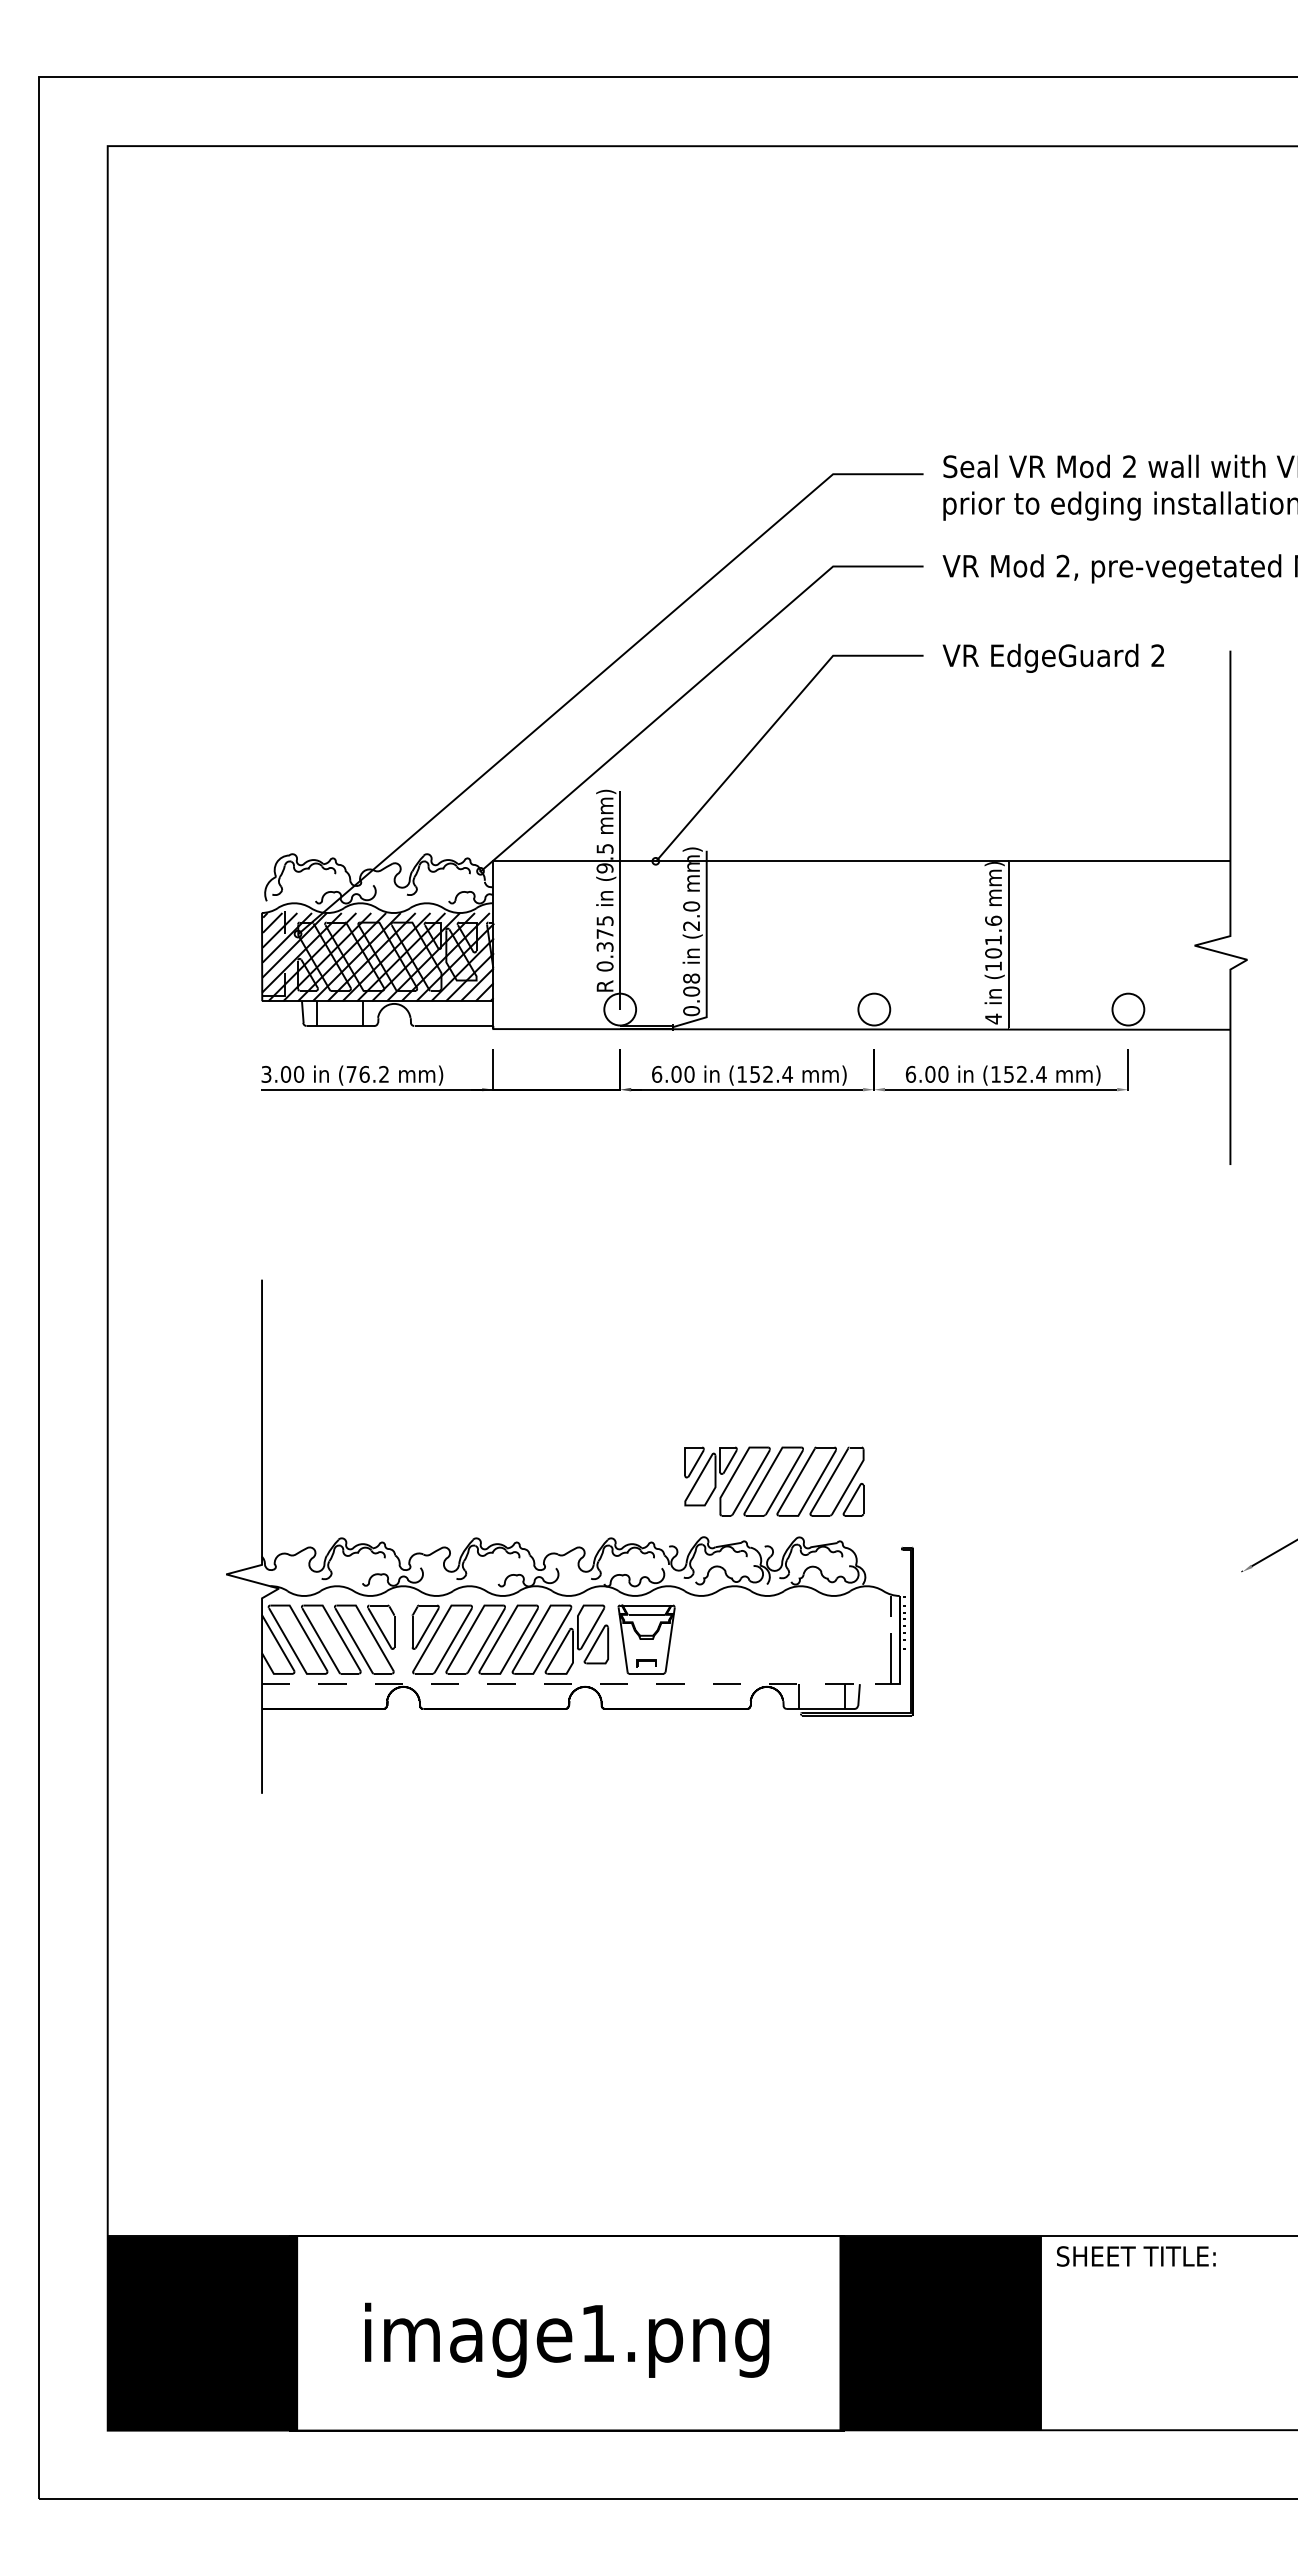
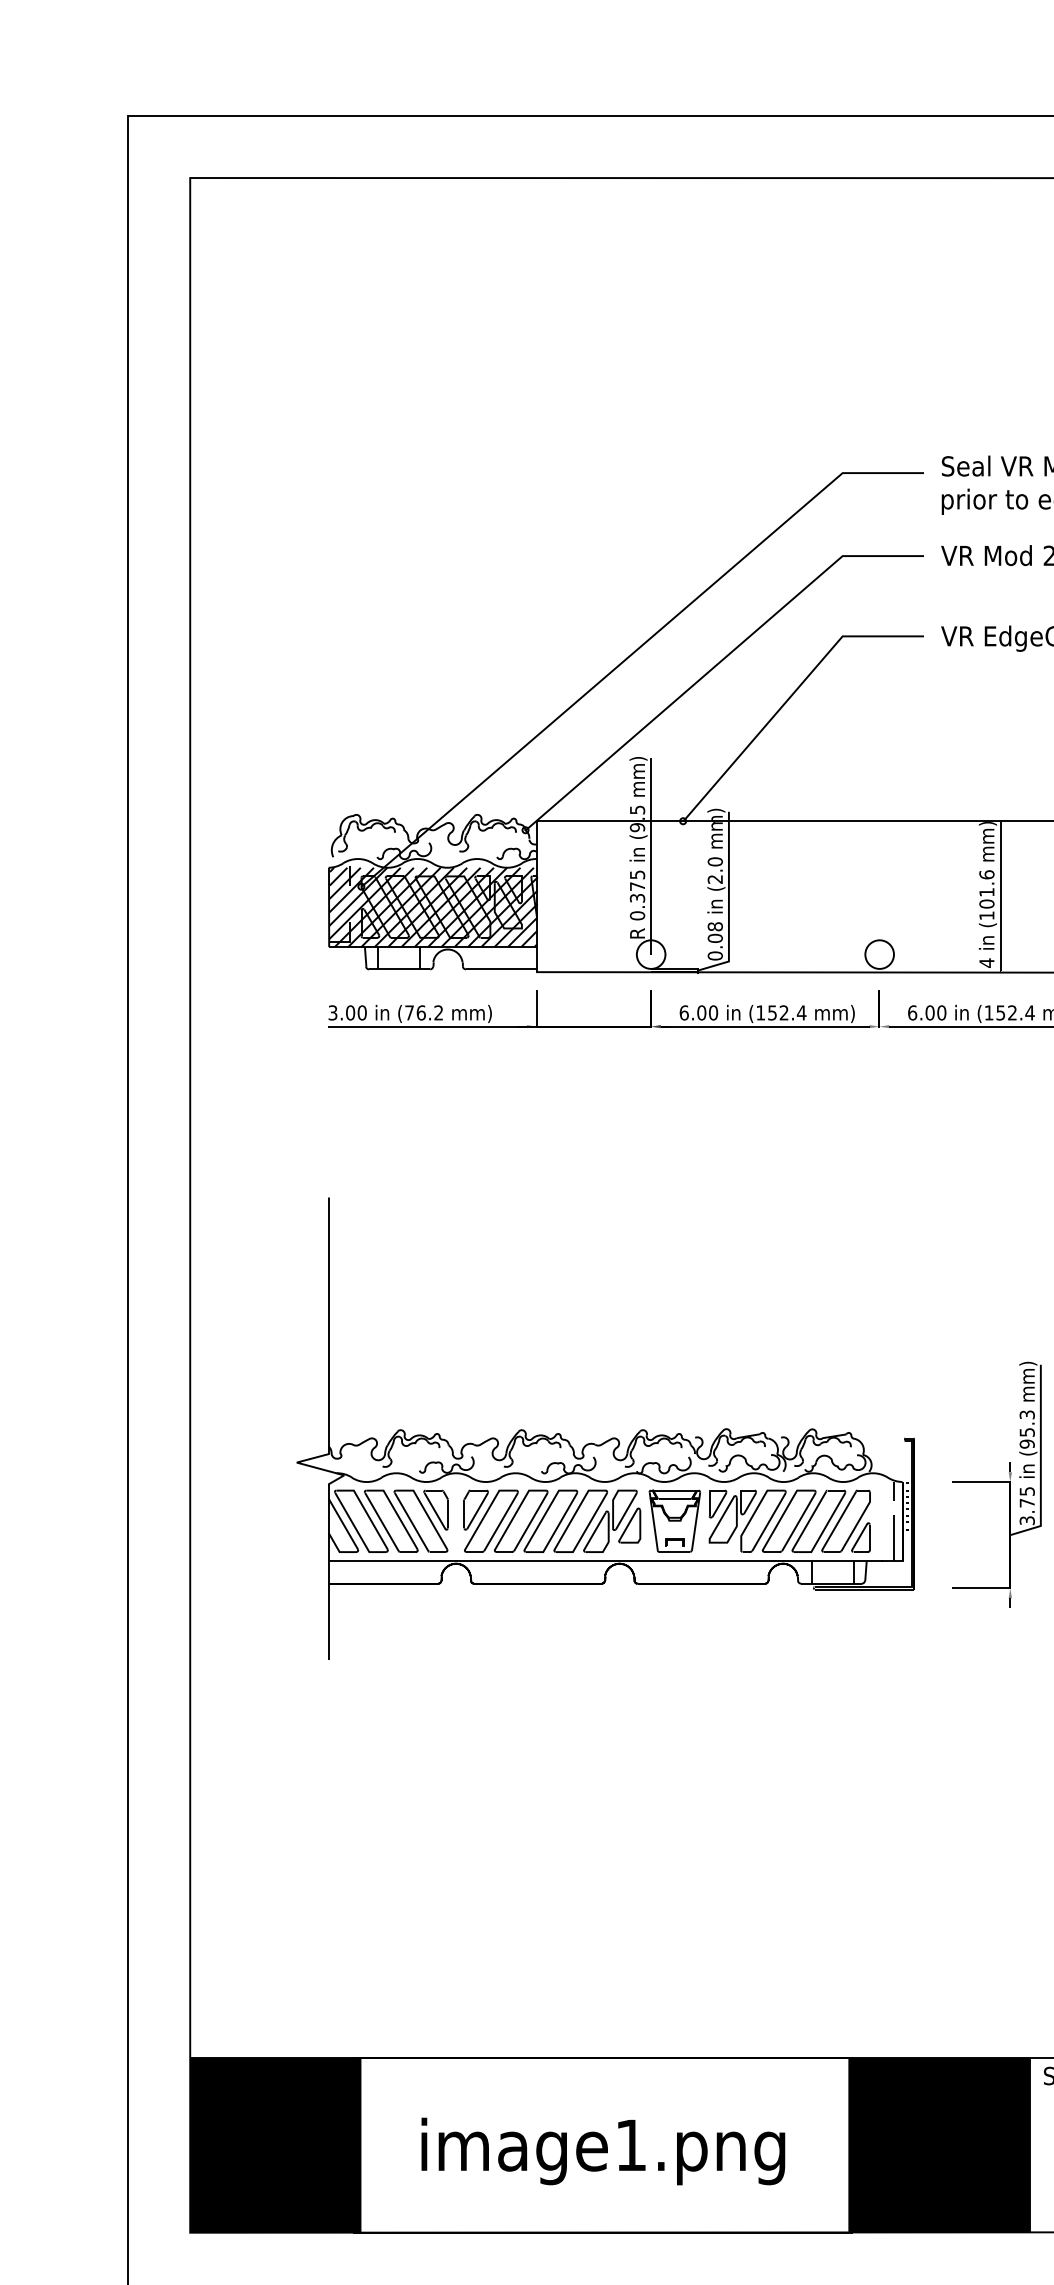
part: (774, 1481) -> (789, 1521), moved
part: (1004, 1598) -> (996, 1484), added
line: (569, 1684) -> (605, 1561), dashed -> solid

